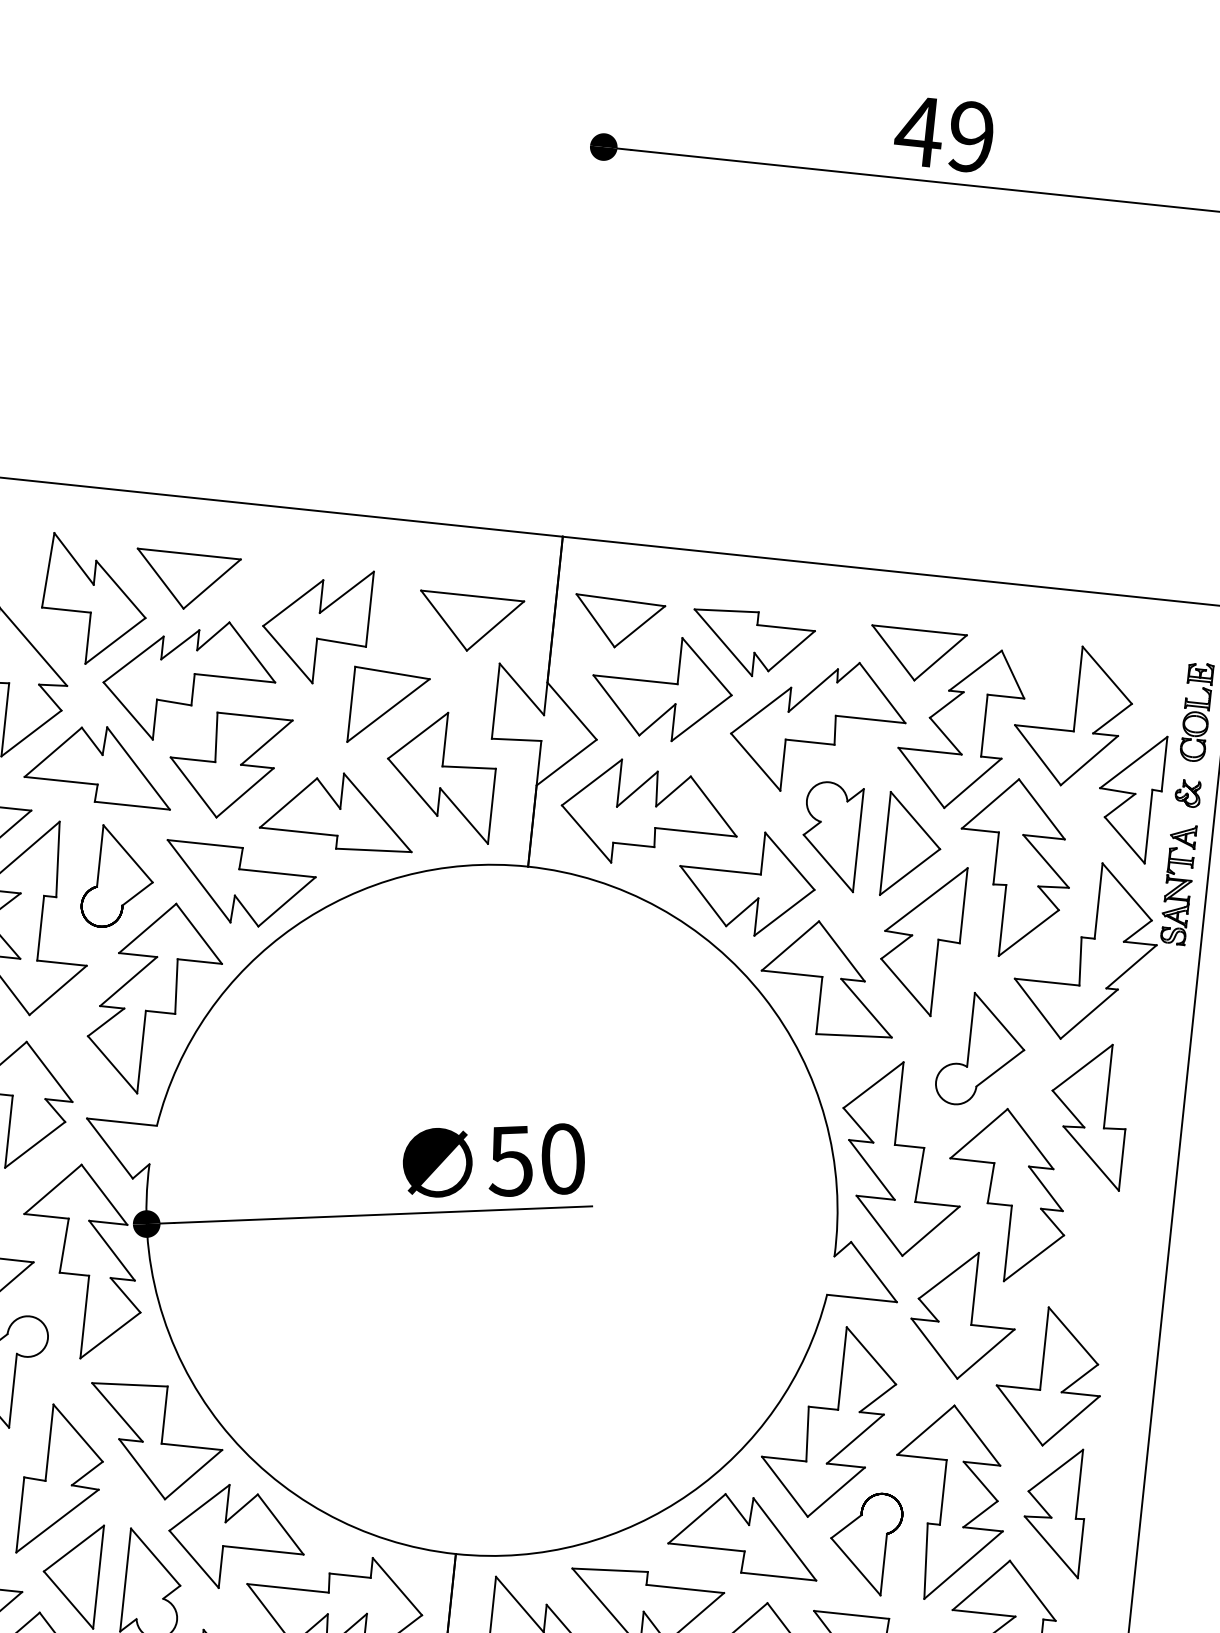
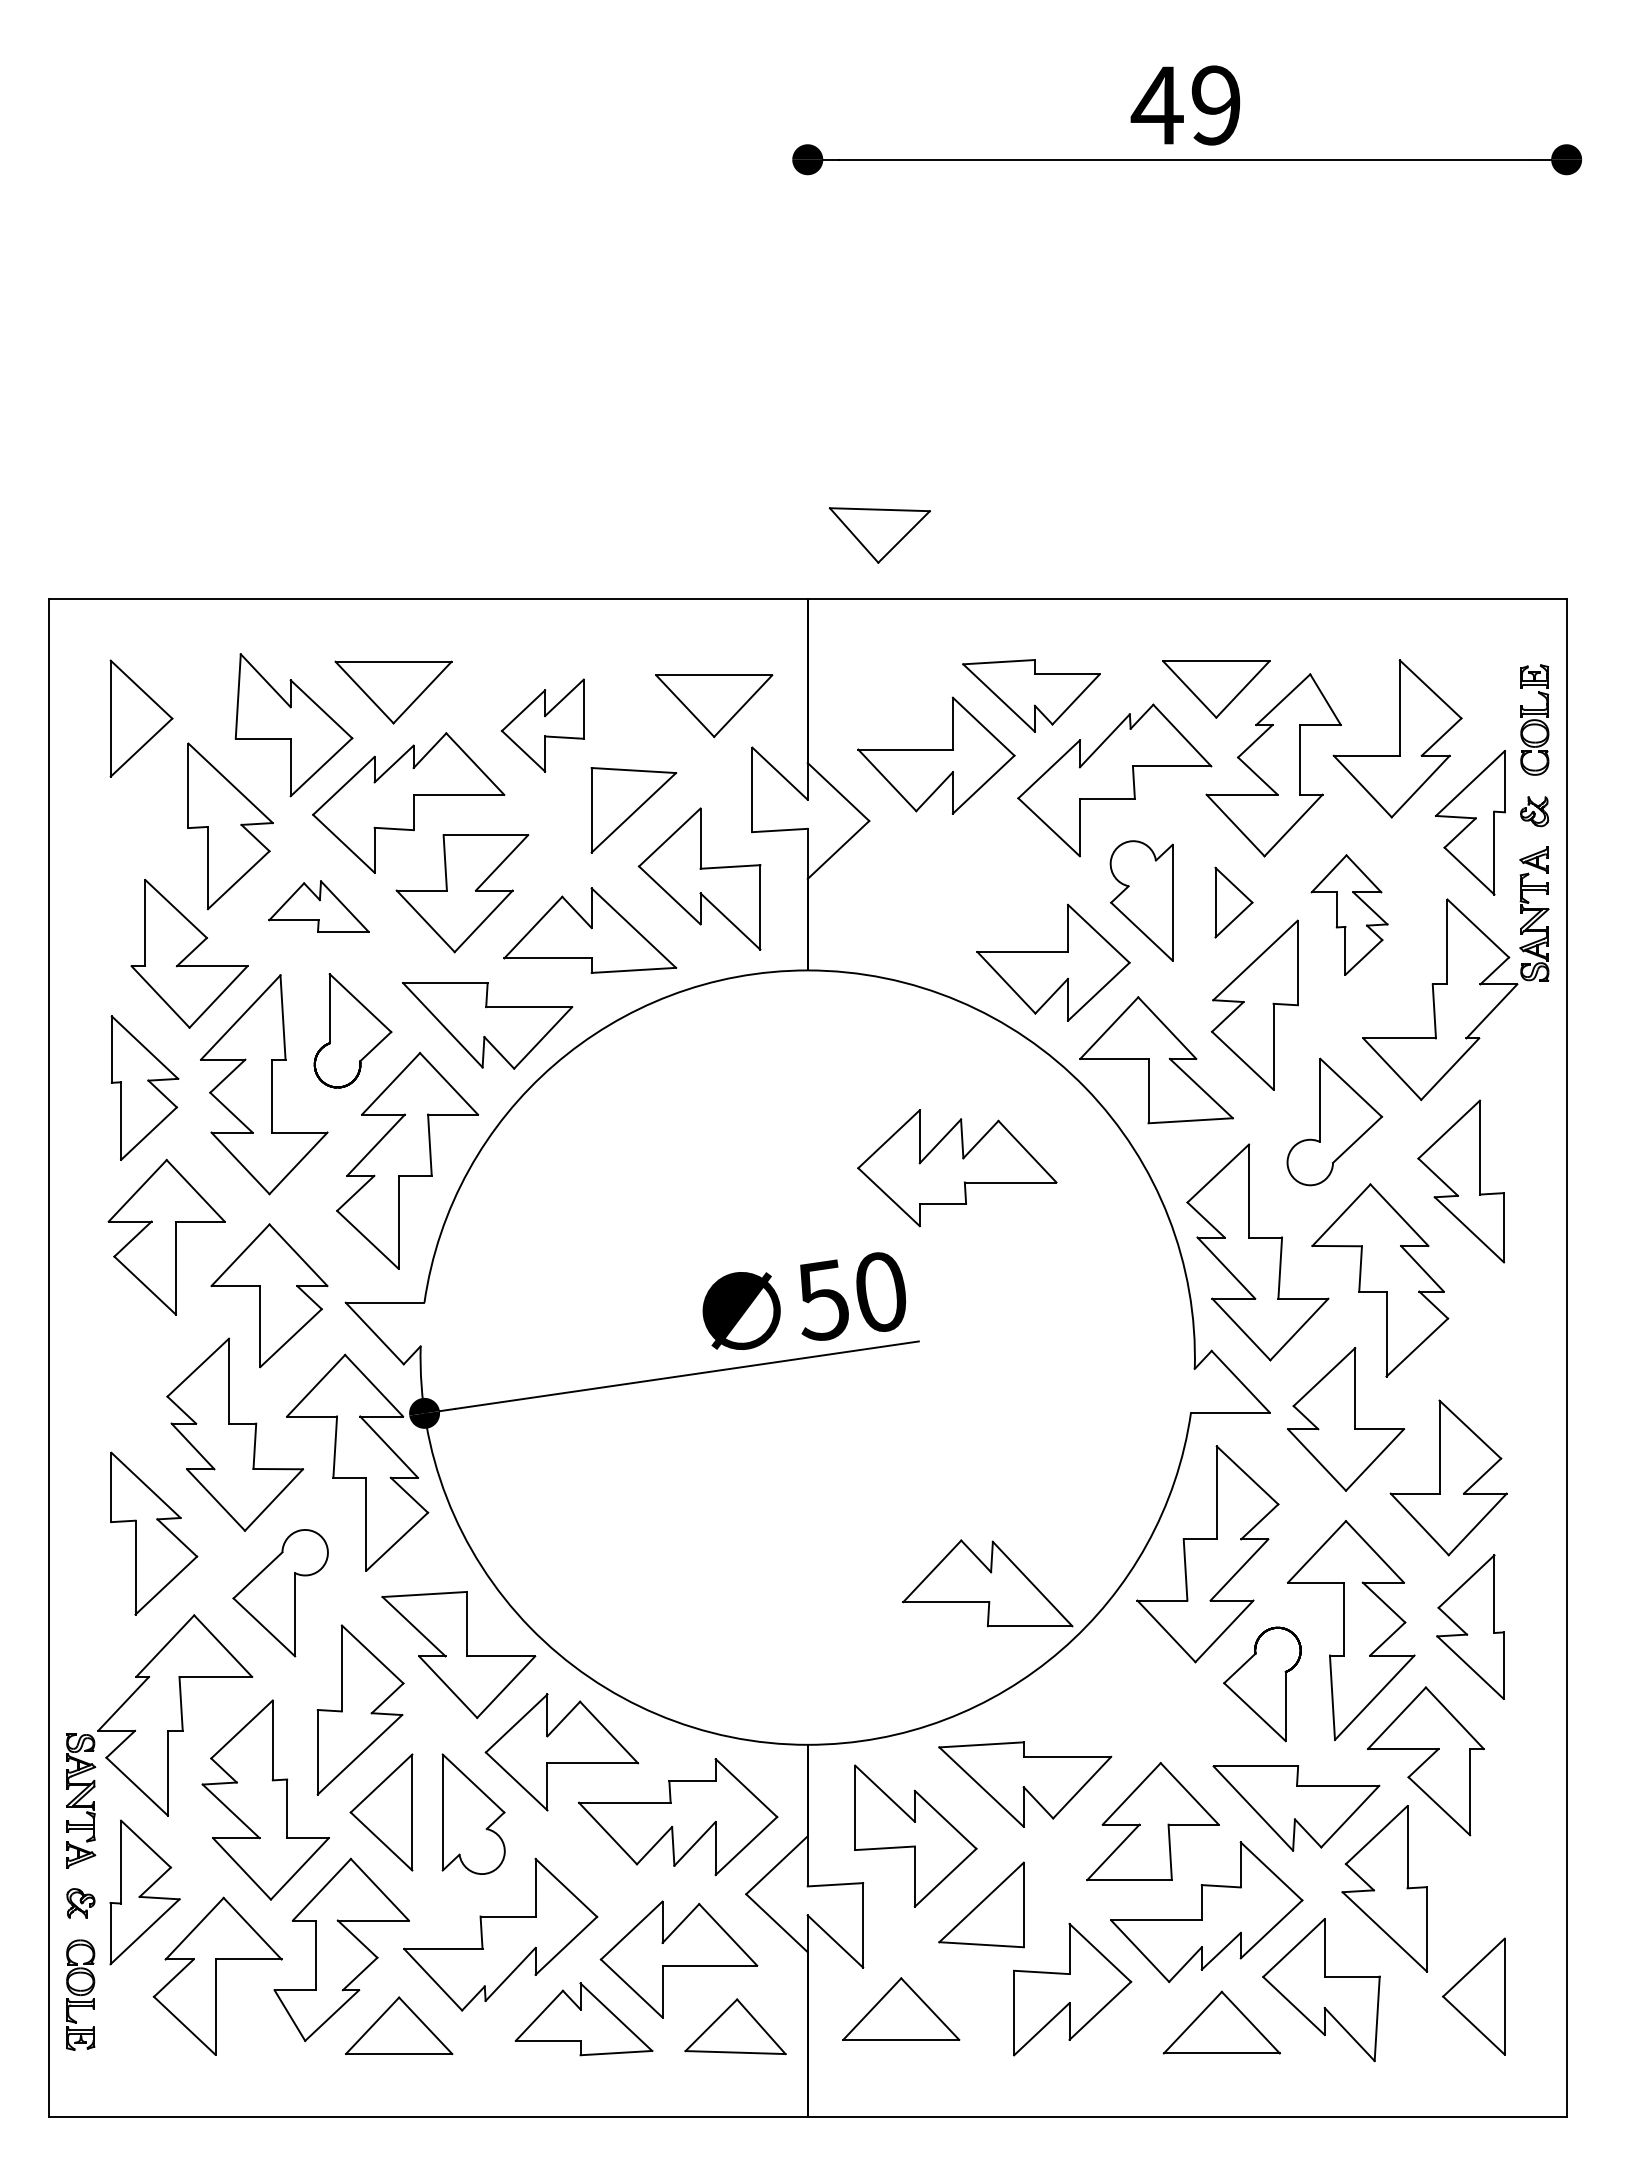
part: (618, 623) -> (879, 535), moved
part: (315, 624) -> (542, 725), size x0.7
part: (99, 764) -> (318, 906), size x0.6
part: (650, 814) -> (957, 1168), moved
part: (912, 846) -> (1233, 902), size x0.6
part: (1014, 867) -> (1349, 914), size x0.6
part: (744, 1534) -> (987, 1583), moved

